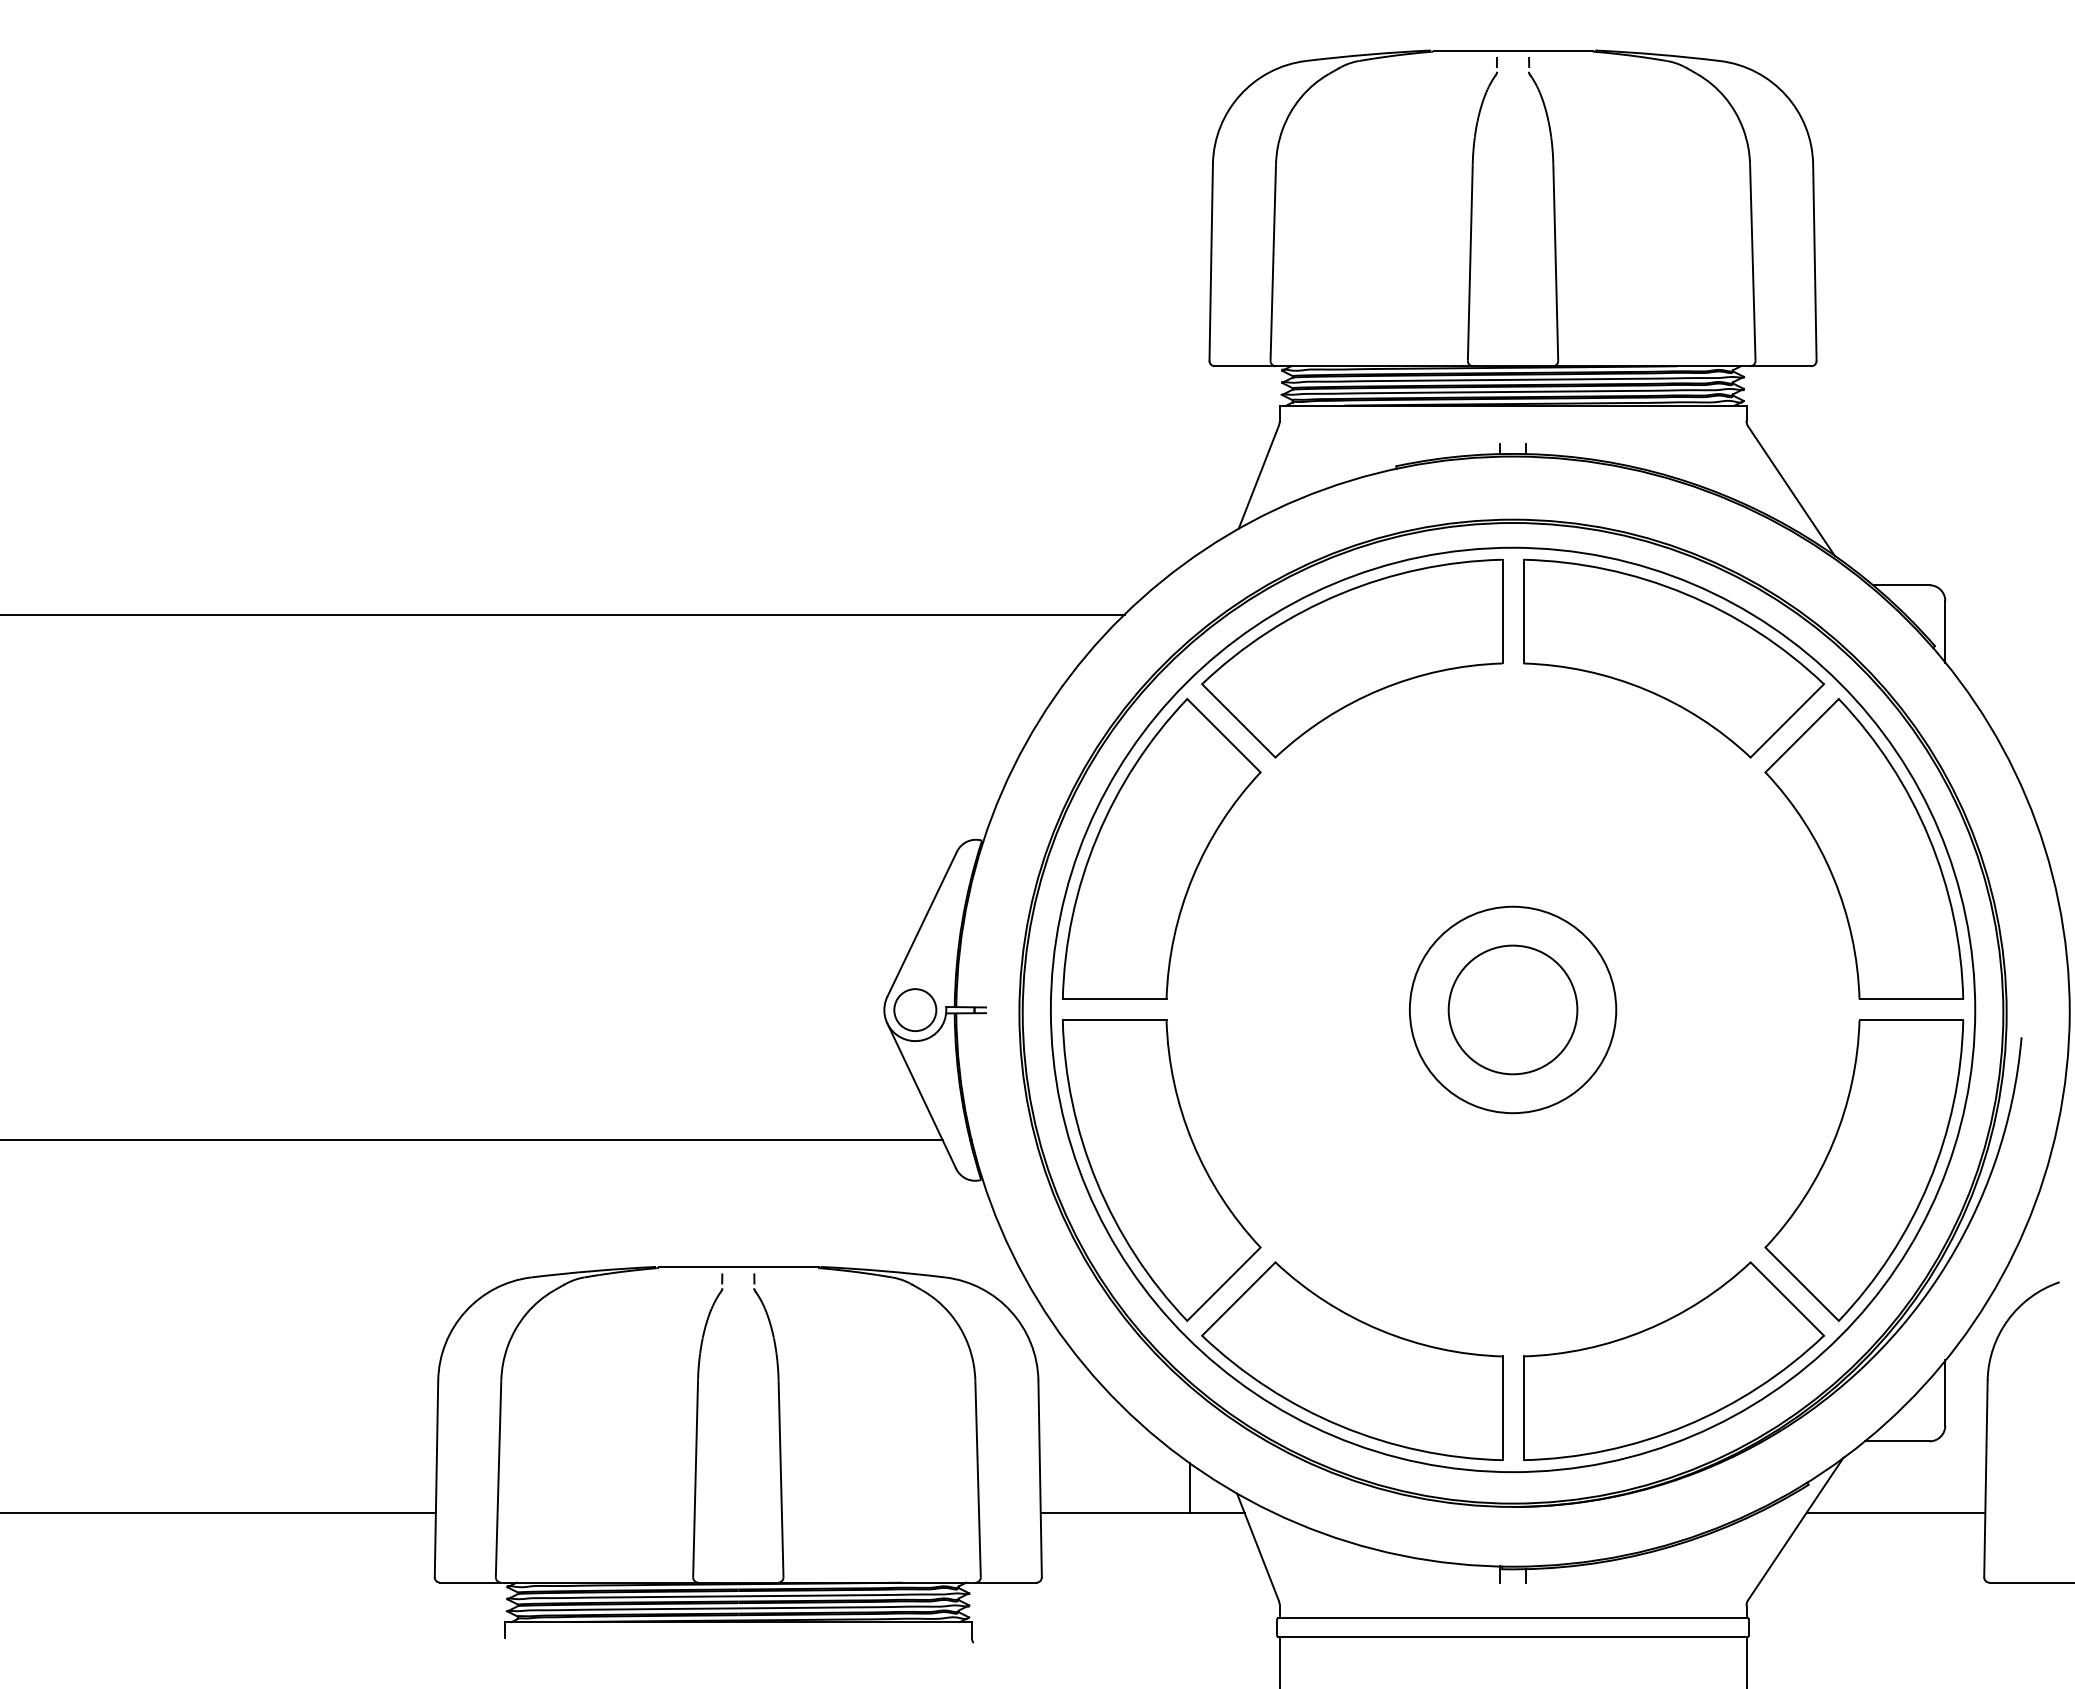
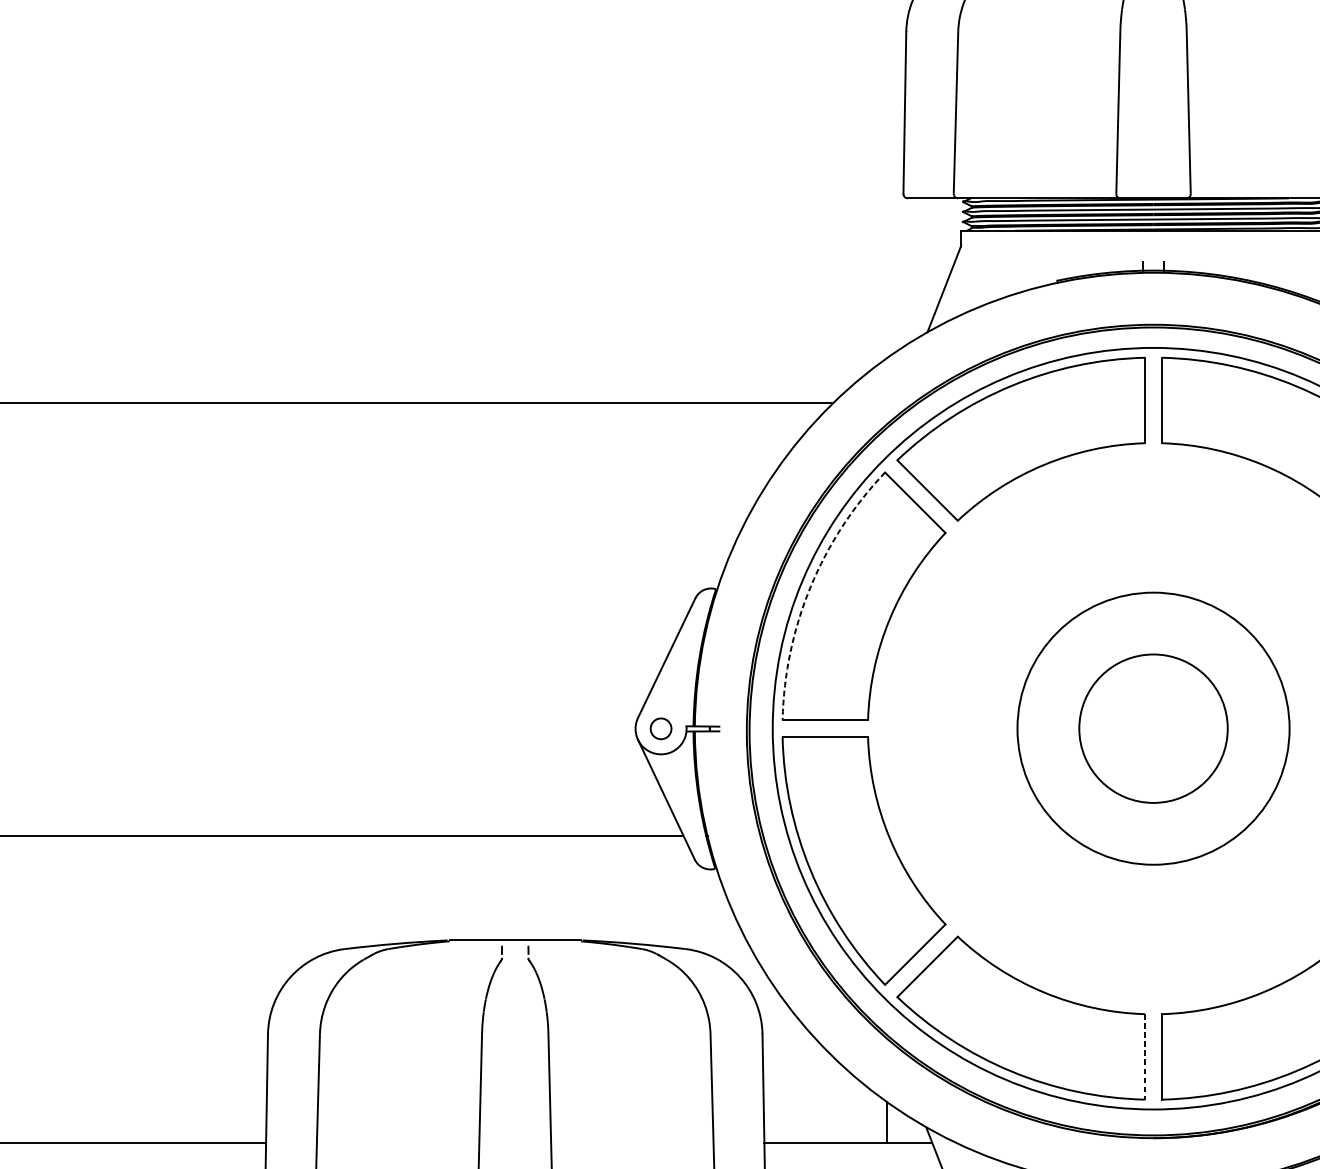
arc: (1096, 837) -> (810, 586), solid -> dashed
circle: (1512, 1009) -> (1153, 728), size x1.4
circle: (1512, 1009) -> (1153, 728), size x1.6
circle: (915, 1010) -> (661, 729), size x0.6
line: (1502, 1408) -> (1144, 1057), solid -> dashed

